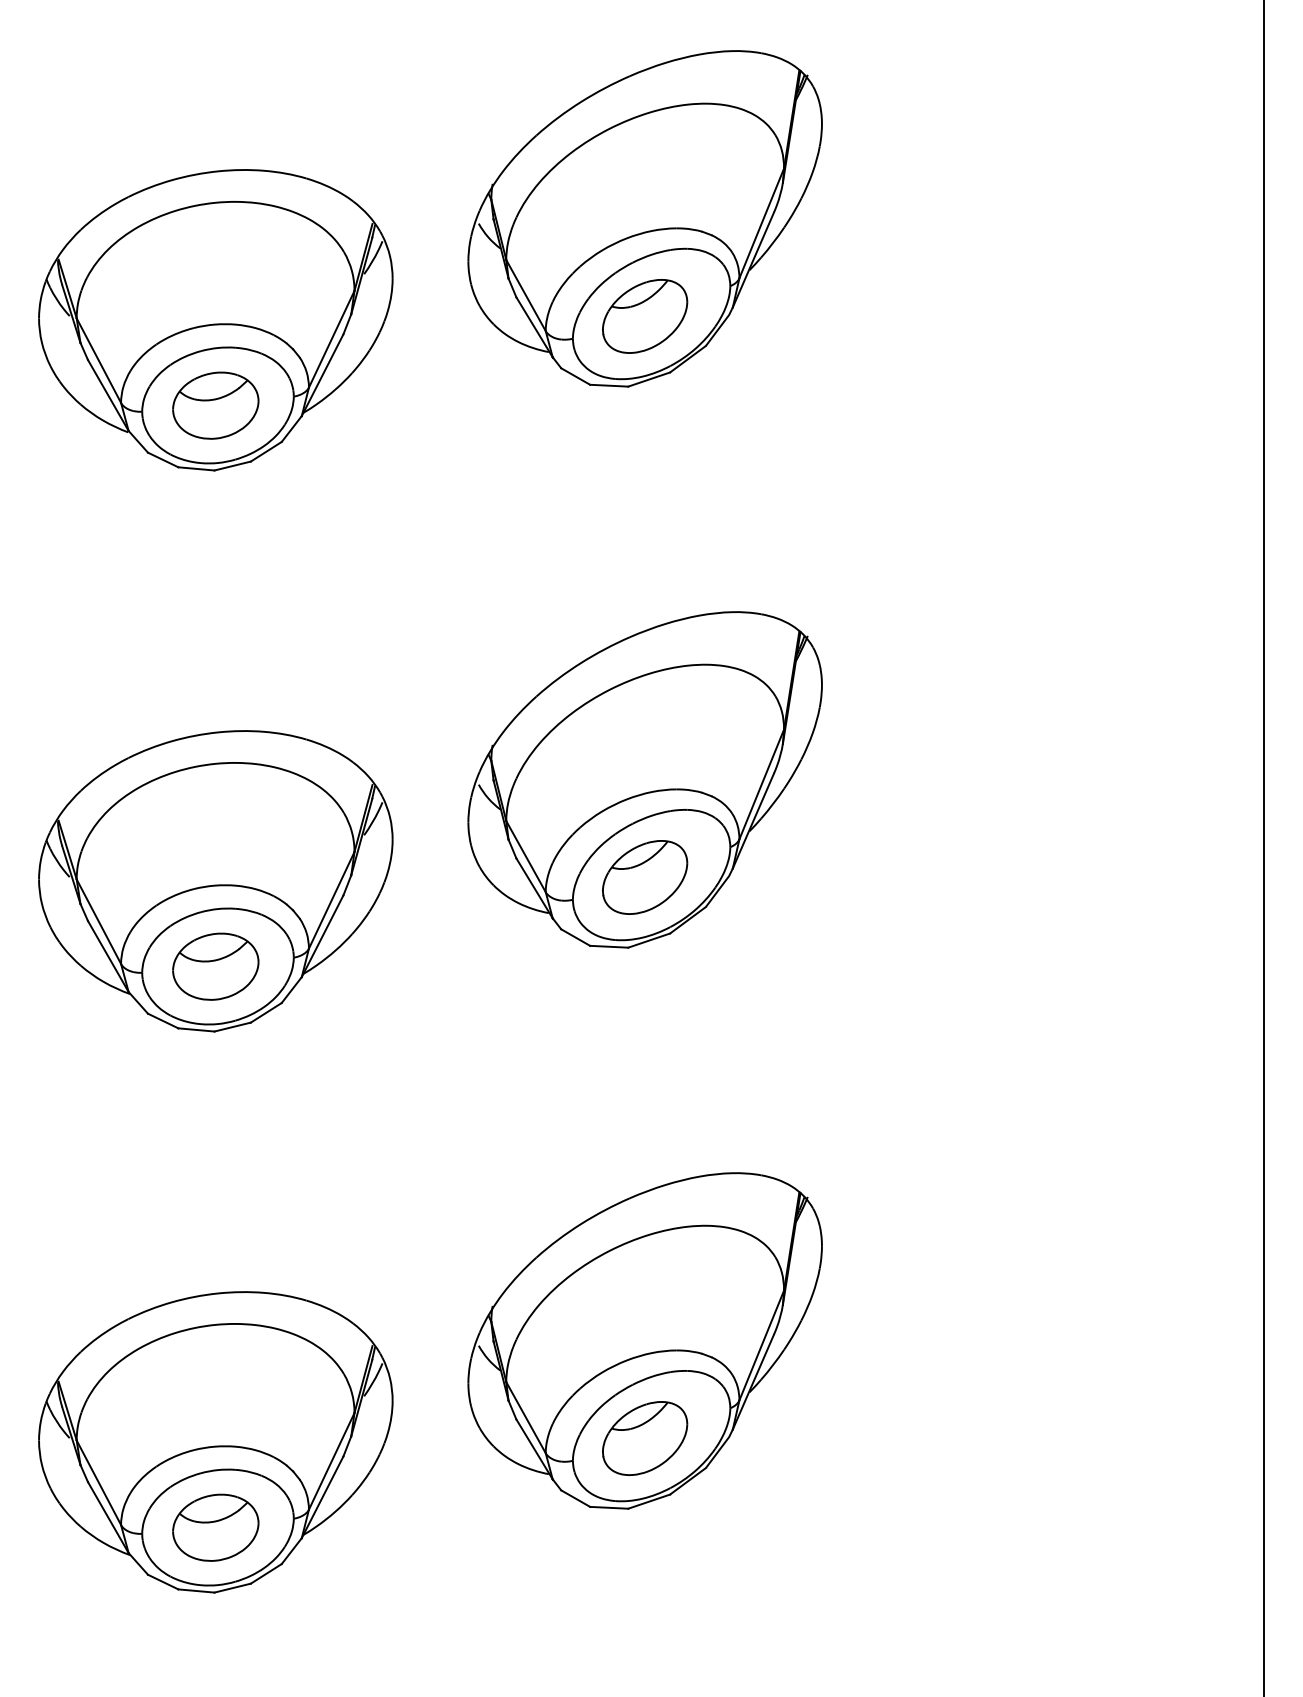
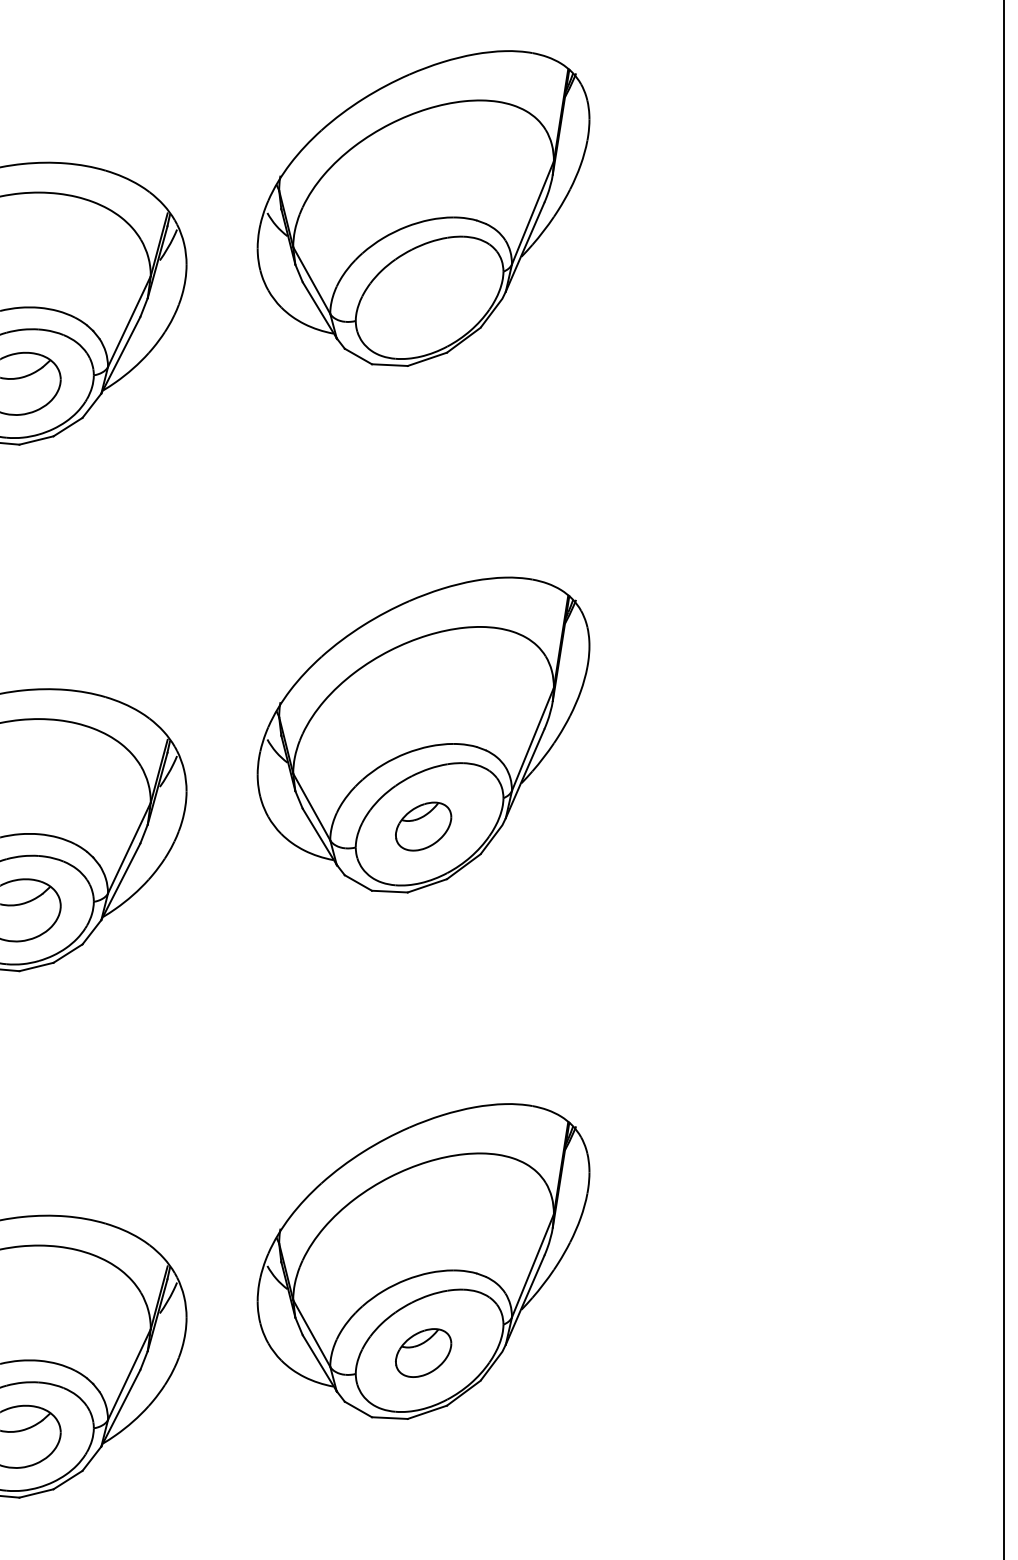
part: (645, 316) -> (423, 300), removed
part: (645, 877) -> (423, 826), size x0.7
part: (645, 1438) -> (423, 1353), size x0.7

